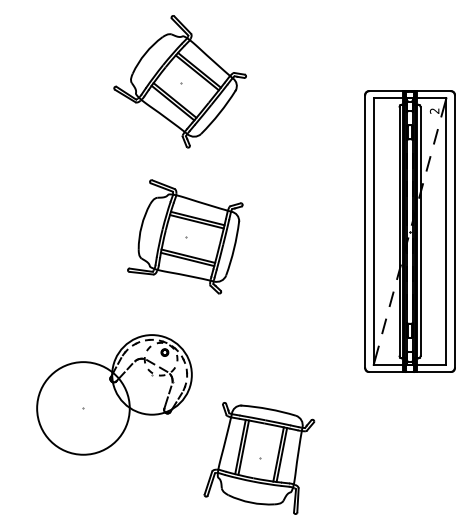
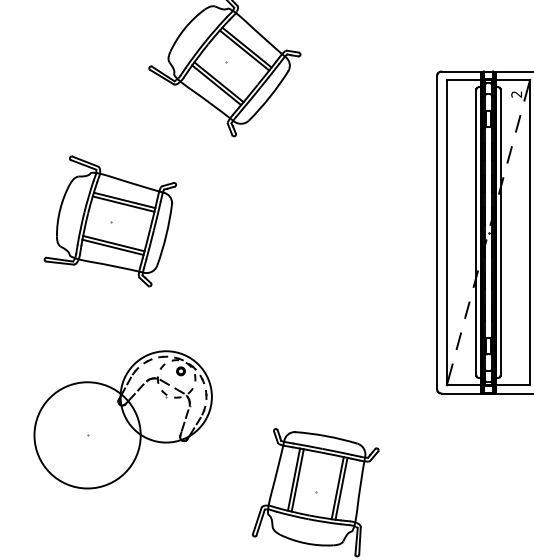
part: (185, 236) -> (110, 221), moved
part: (114, 394) -> (123, 419), moved

